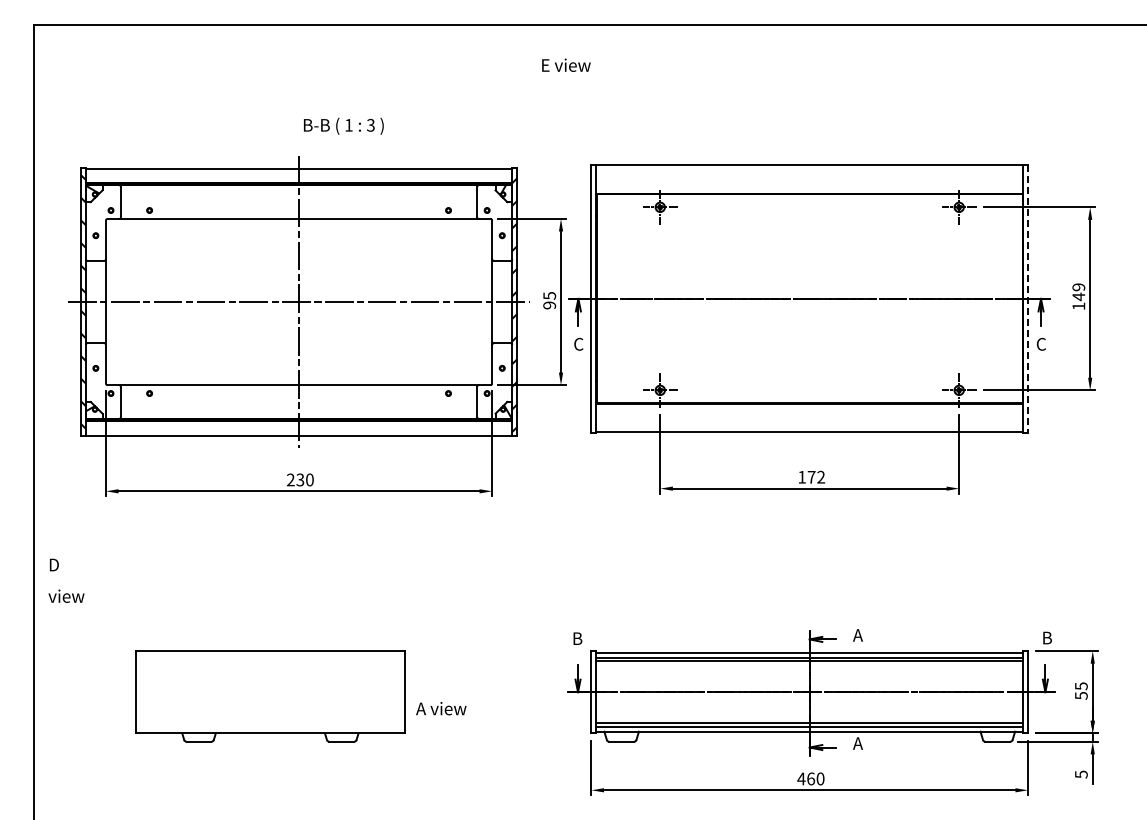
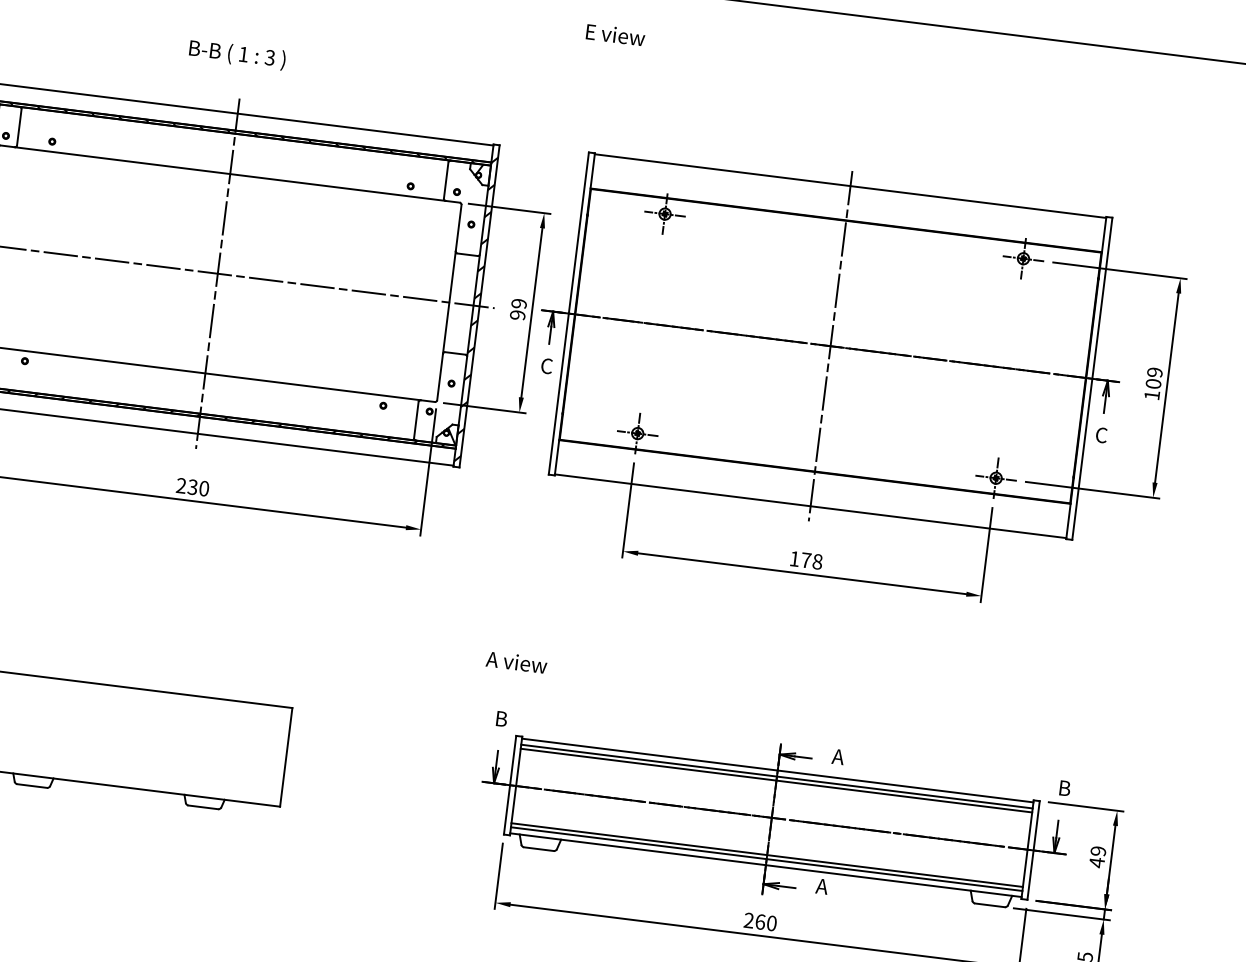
text: (566, 64) -> (615, 34), moved
text: (343, 125) -> (237, 53), moved
text: (549, 295) -> (519, 303), 95 -> 99
text: (1078, 296) -> (1153, 383), 149 -> 109
line: (809, 298) -> (830, 345), added
line: (1028, 299) -> (1092, 379), dashed -> solid
text: (821, 476) -> (818, 560), 172 -> 178
text: (1081, 691) -> (1097, 857), 55 -> 49
text: (441, 708) -> (516, 662), moved
text: (801, 778) -> (749, 920), 460 -> 260

